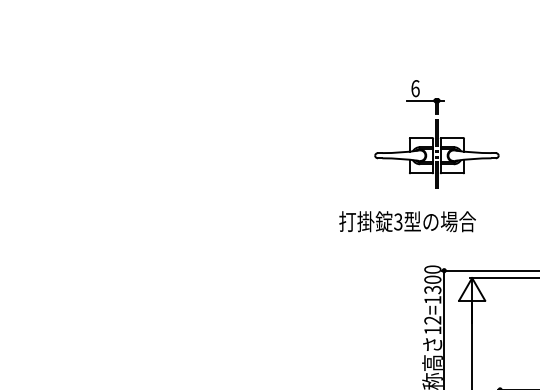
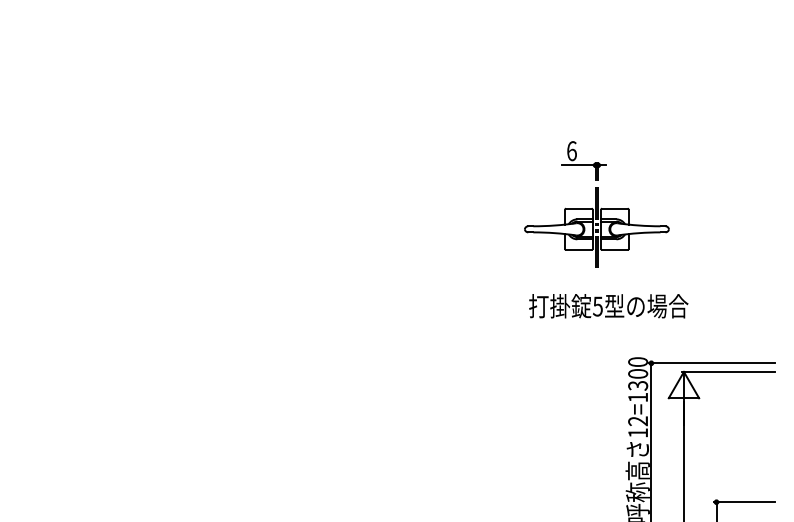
part: (436, 134) -> (596, 204), moved
text: (397, 221) -> (597, 306), 3 -> 5

